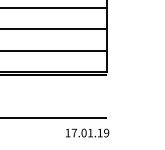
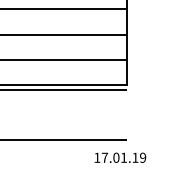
text: (87, 132) -> (120, 157), moved

